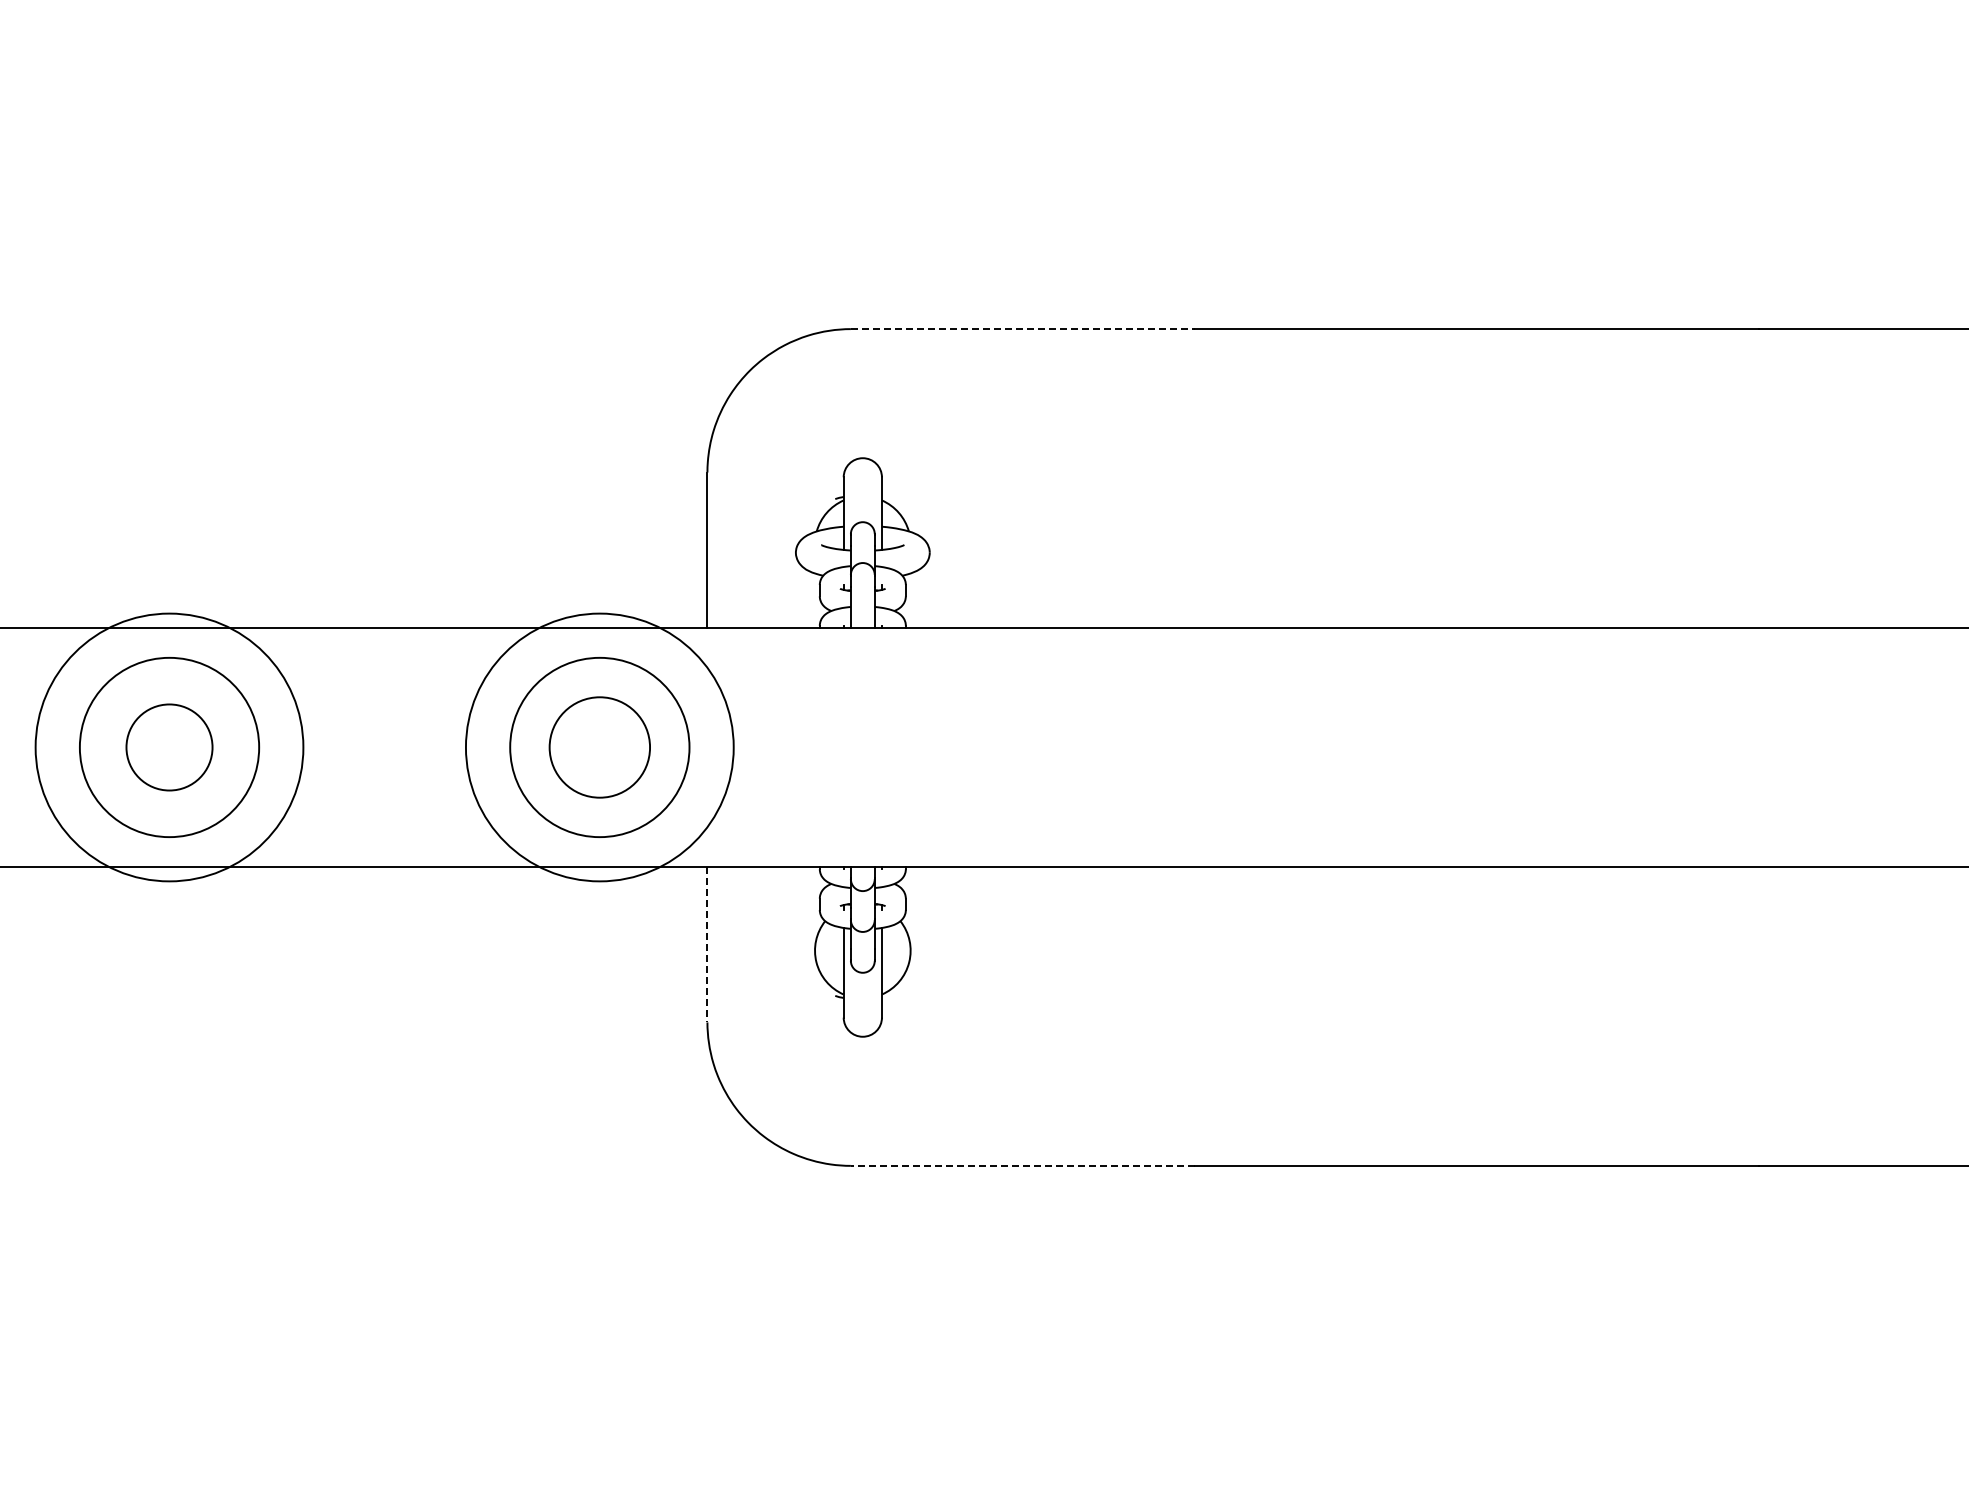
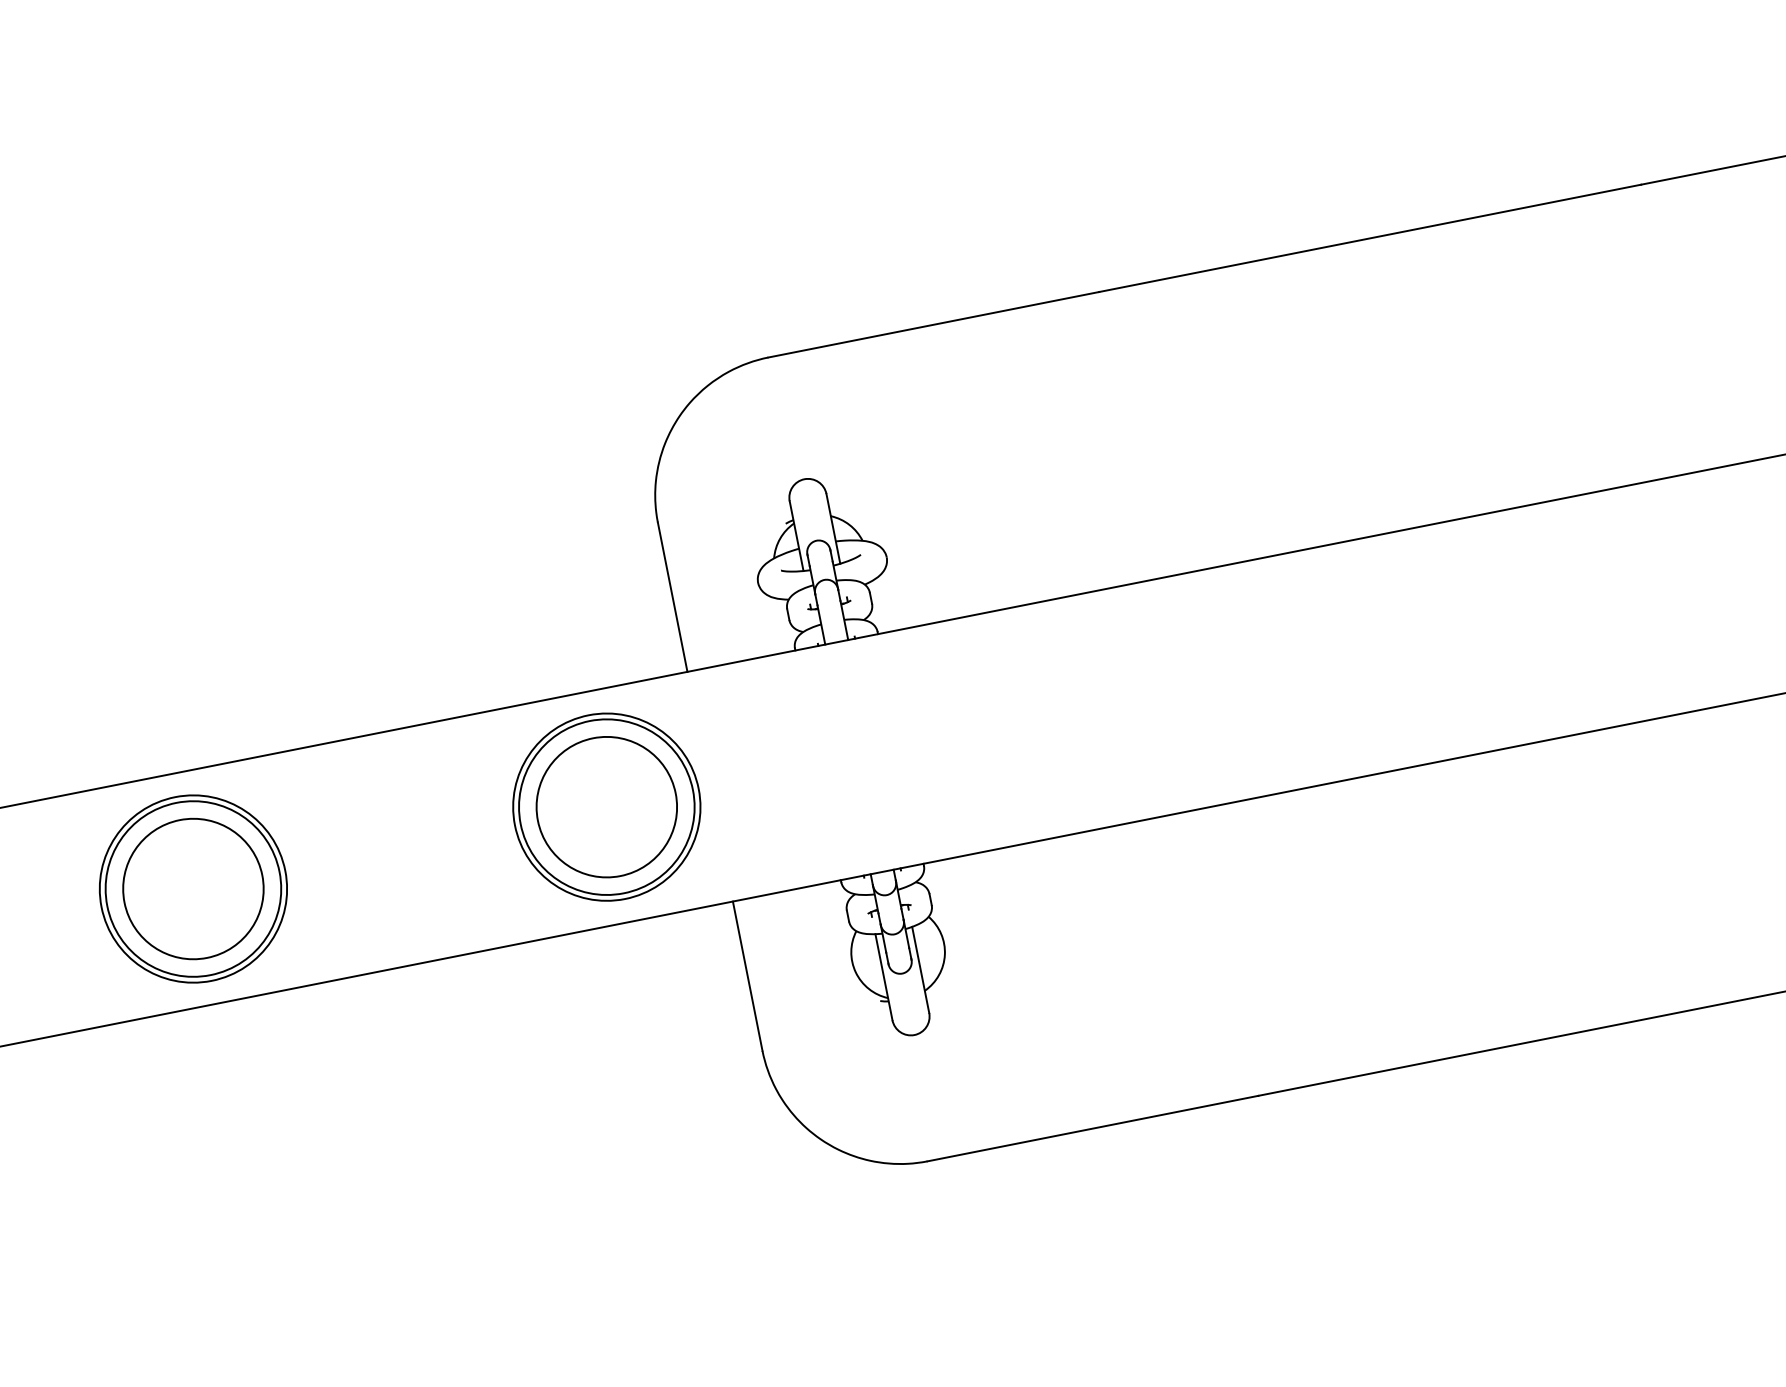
line: (1023, 329) -> (934, 325), dashed -> solid
circle: (169, 747) -> (193, 889), size x0.71
circle: (169, 747) -> (193, 889), size x1.67
circle: (599, 747) -> (606, 807), size x0.71
circle: (599, 747) -> (606, 807), size x1.43
line: (707, 944) -> (747, 975), dashed -> solid
line: (1022, 1165) -> (1092, 1128), dashed -> solid

